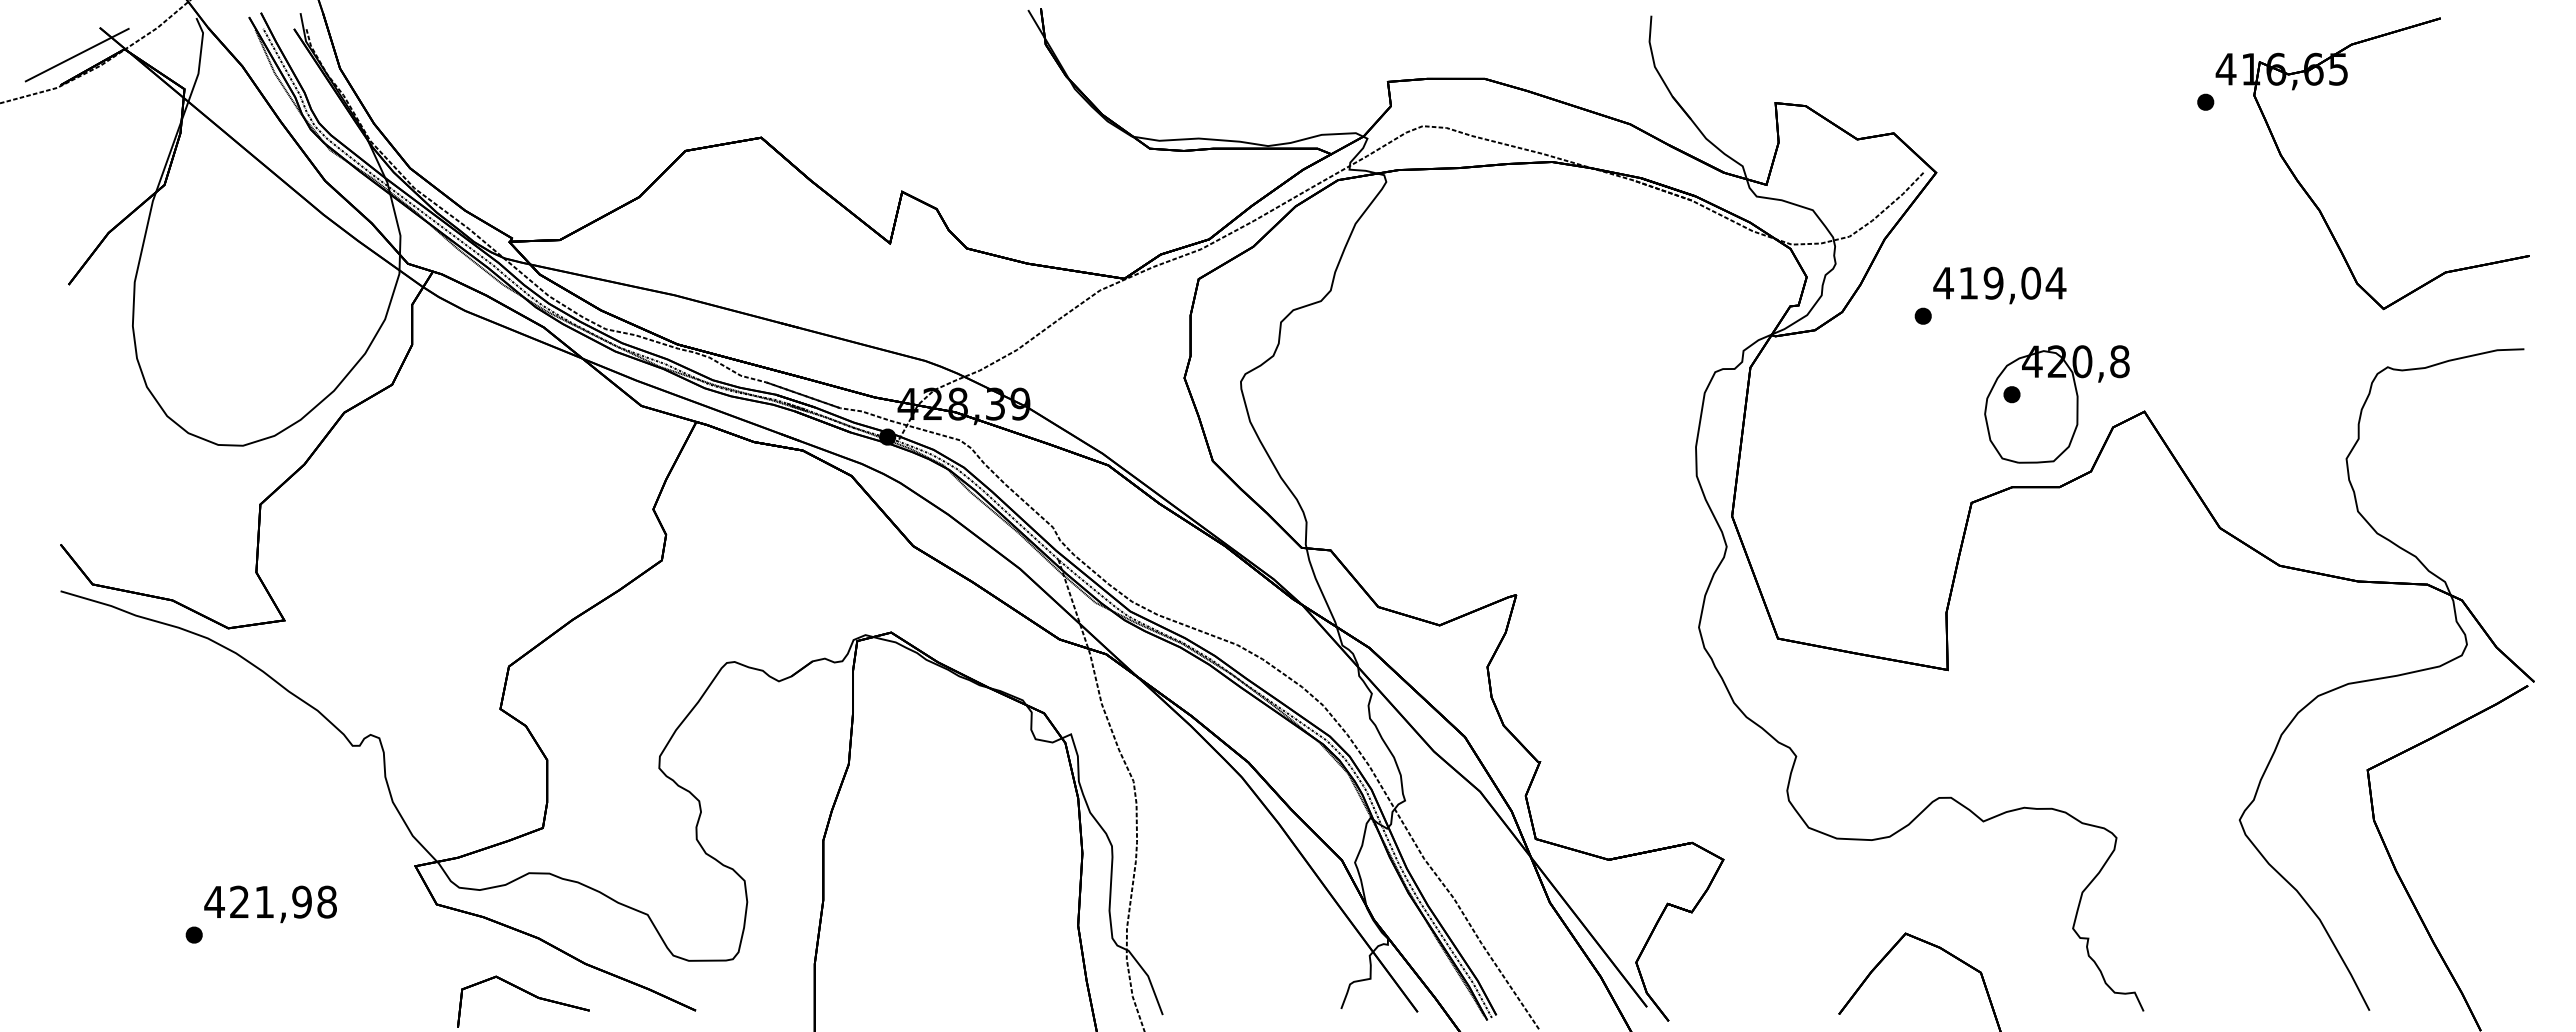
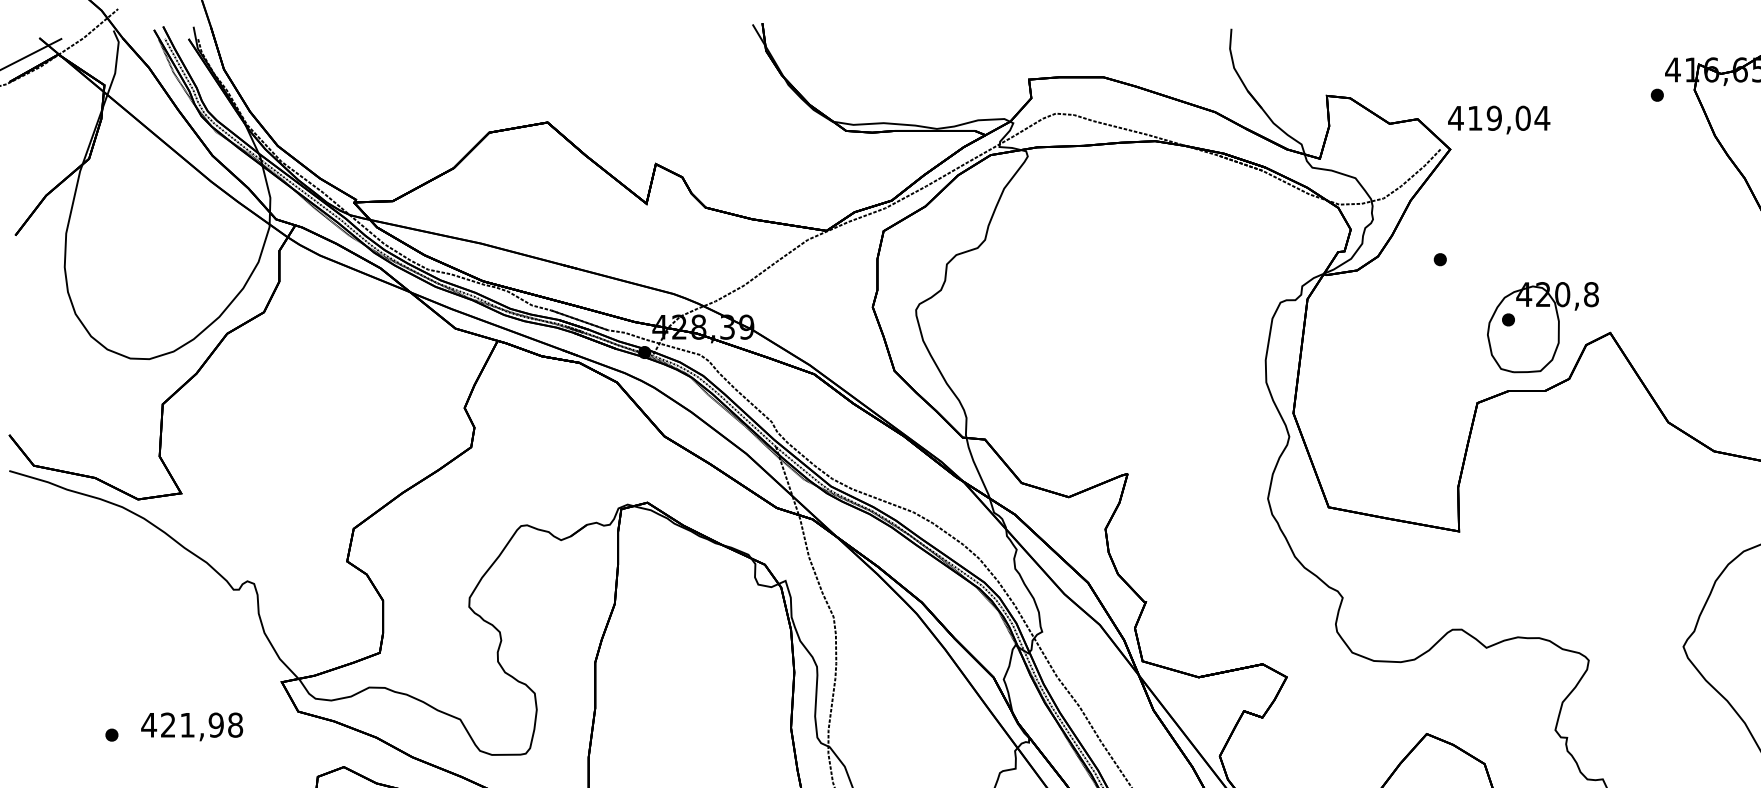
text: (1999, 285) -> (1498, 120), moved
text: (270, 904) -> (192, 726), moved

